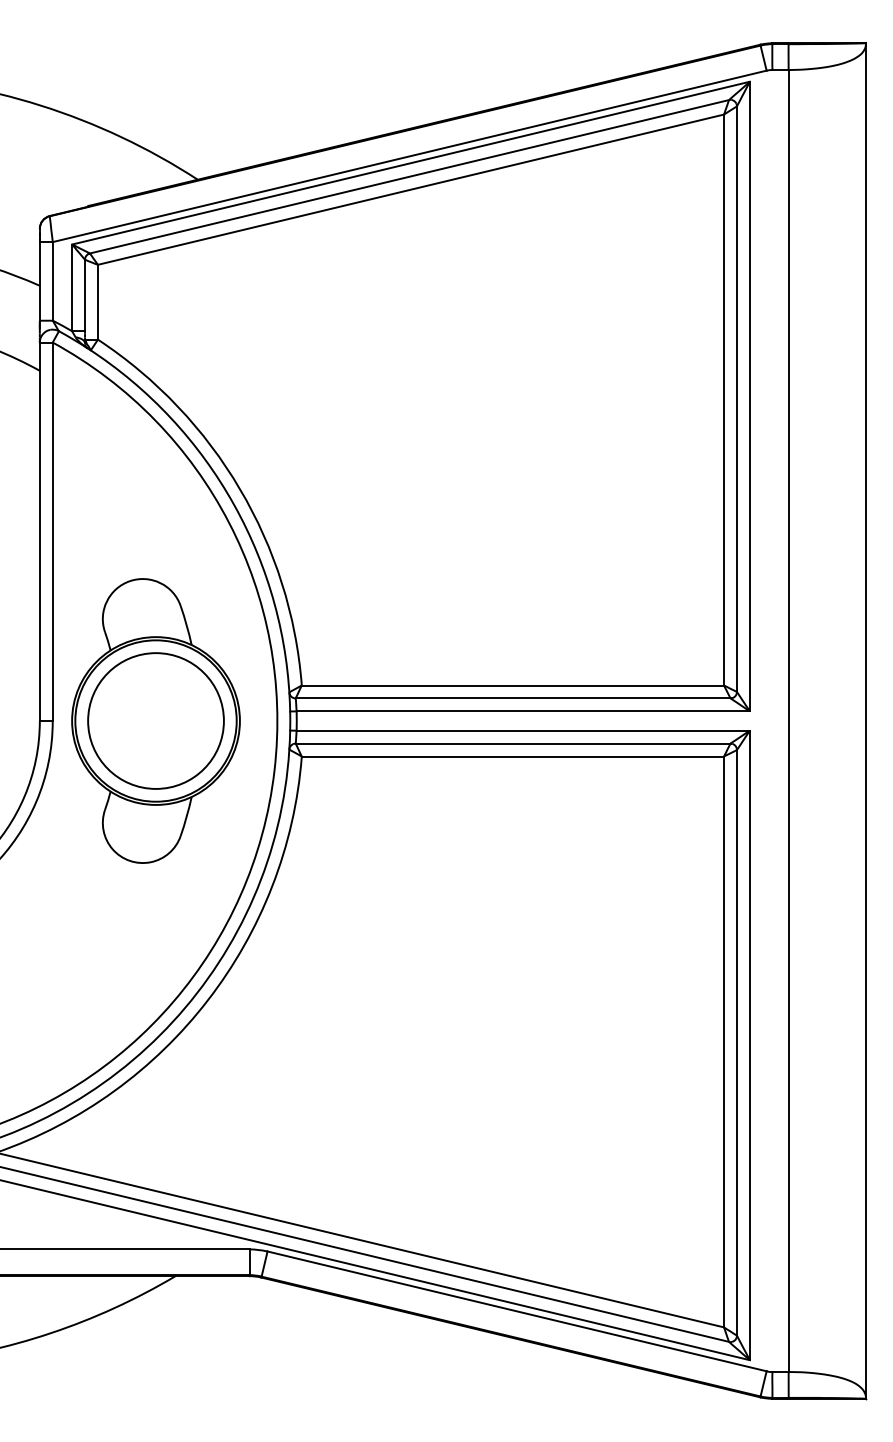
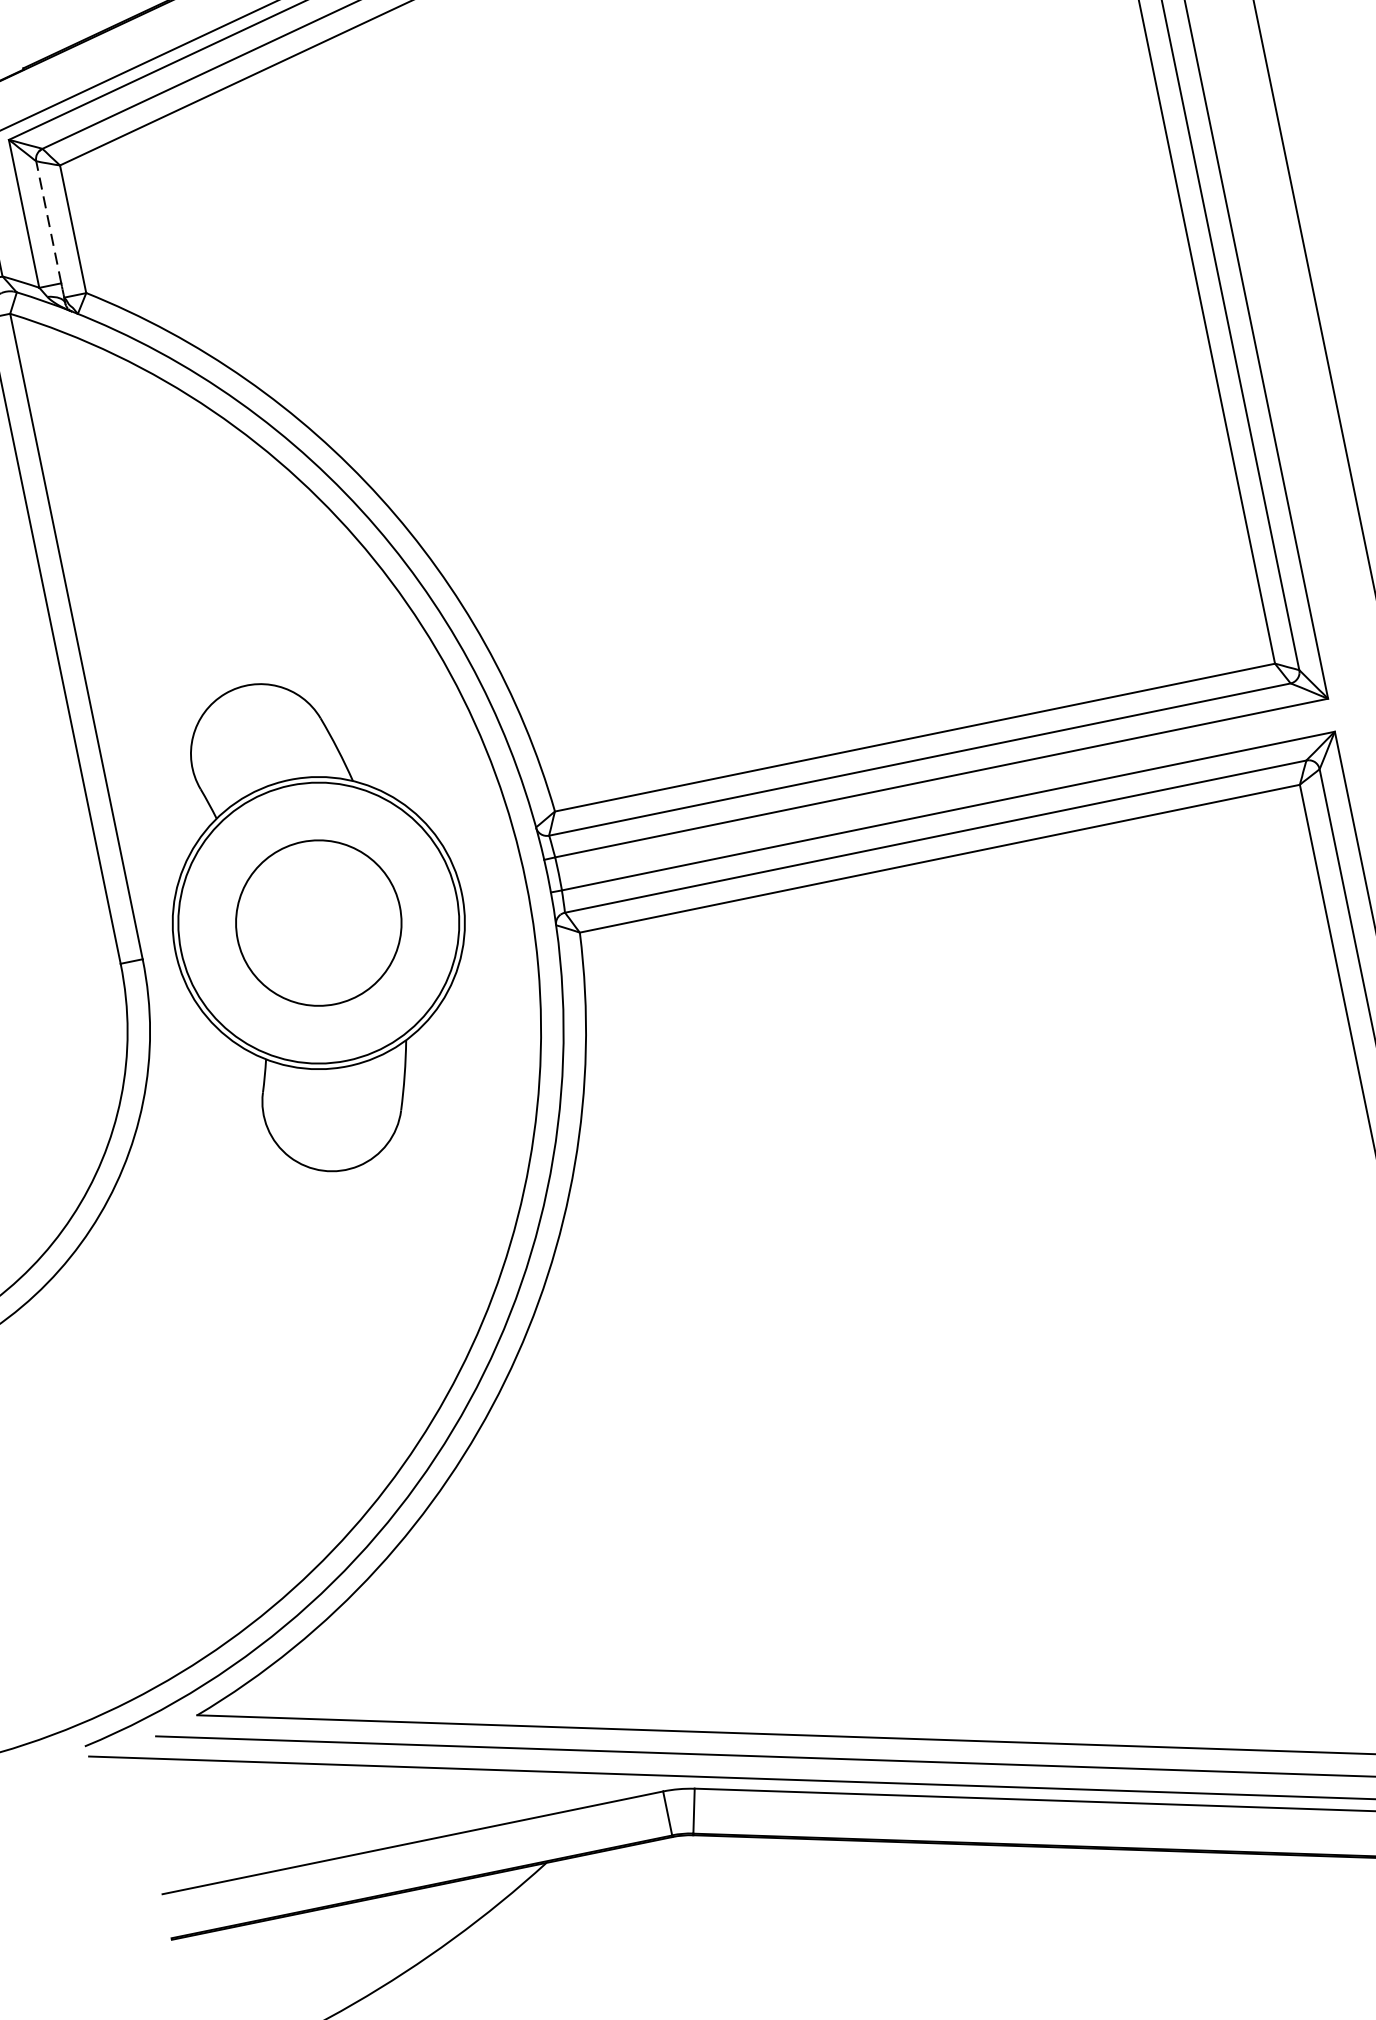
line: (85, 295) -> (49, 222), solid -> dashed
circle: (155, 720) -> (317, 922), size x0.7

